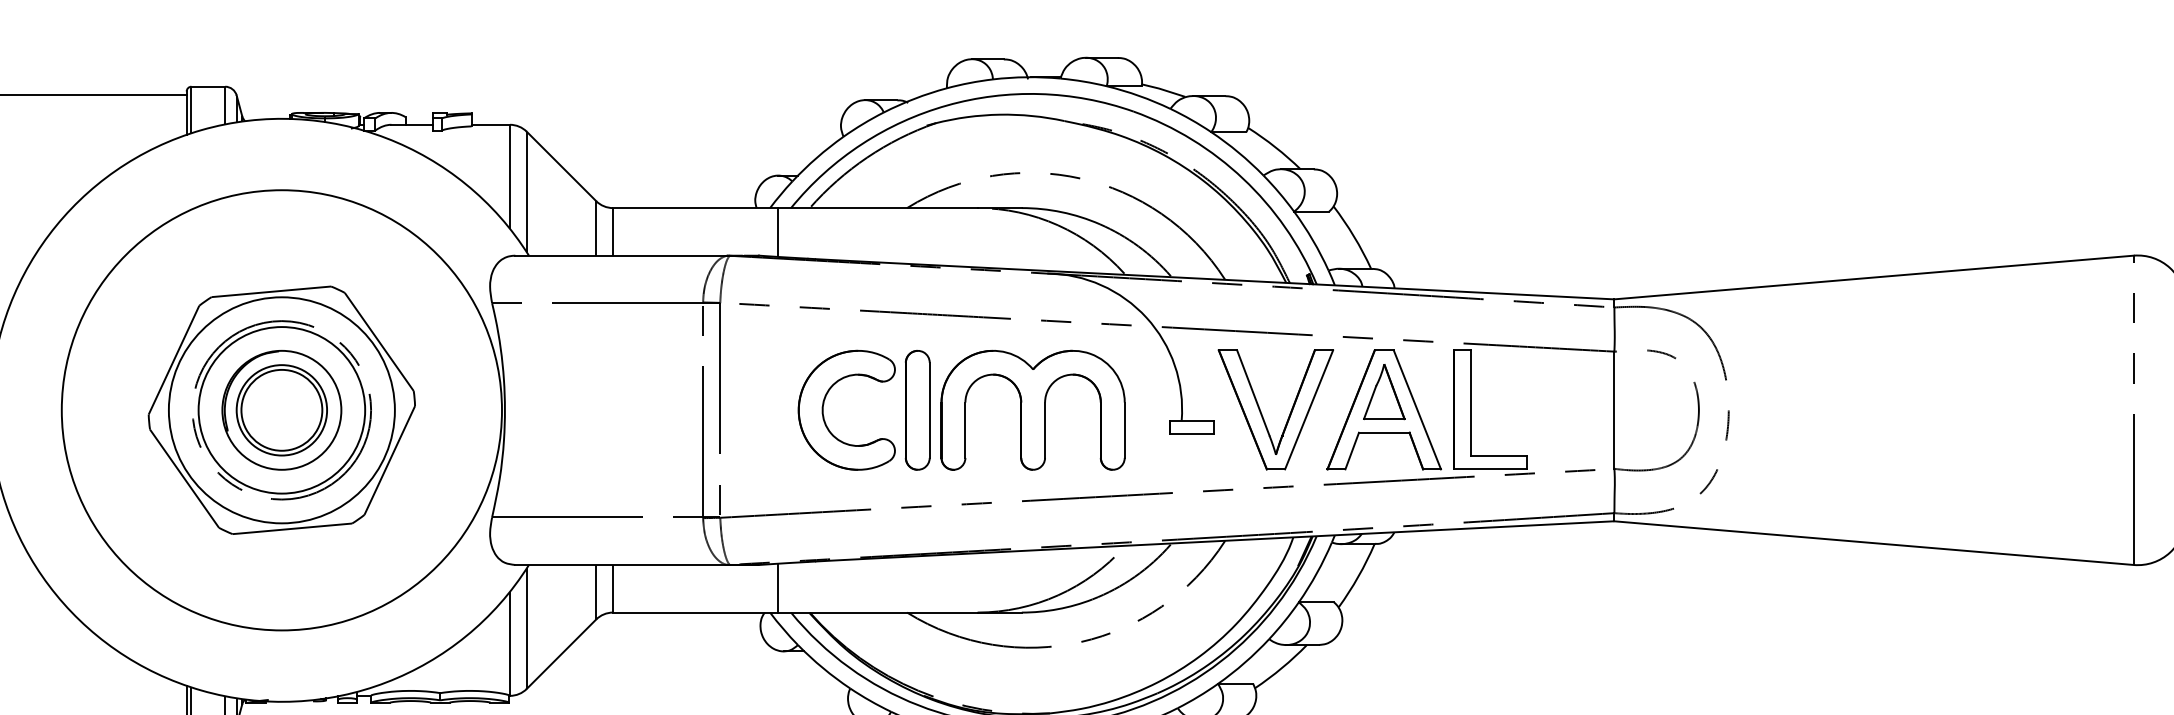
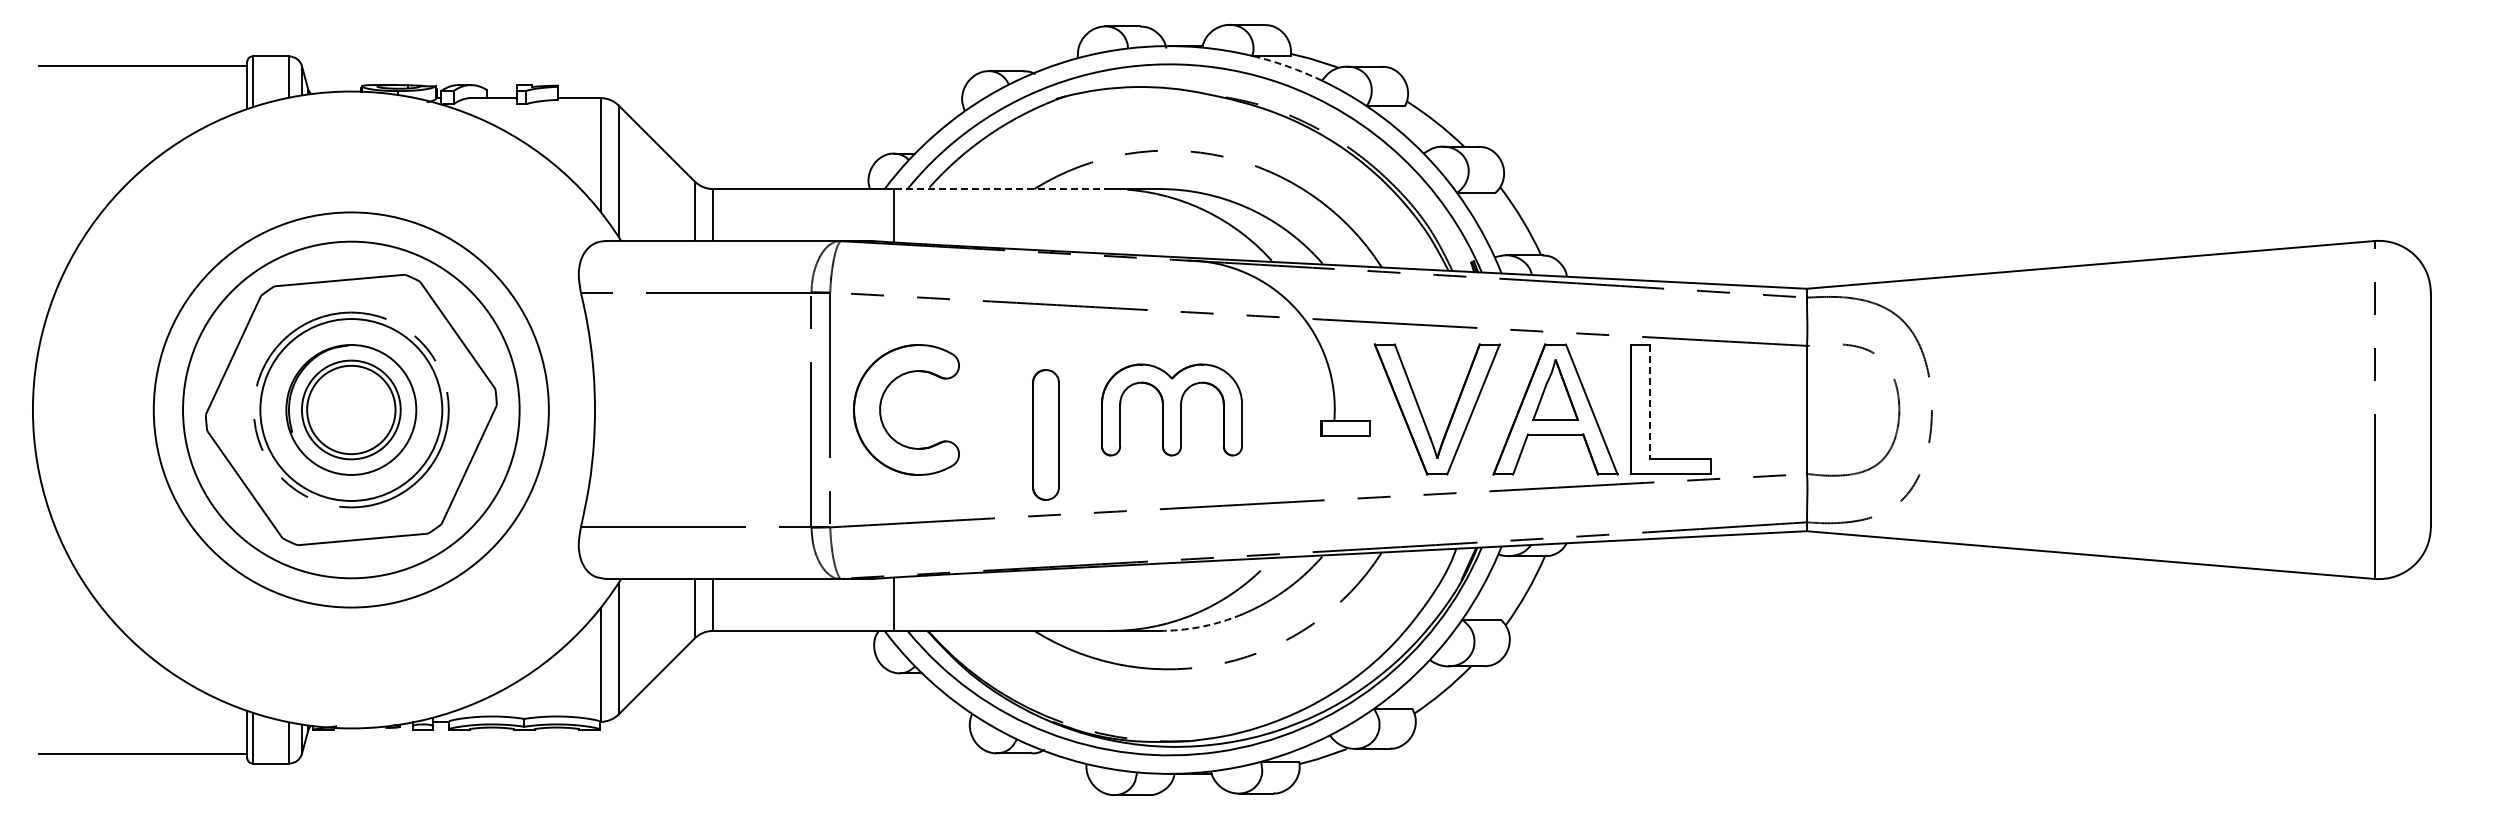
arc: (1138, 95) -> (1287, 66), solid -> dashed
line: (877, 208) -> (1002, 189), solid -> dashed
line: (1470, 403) -> (1649, 402), solid -> dashed
part: (823, 407) -> (881, 406), moved
circle: (281, 409) -> (350, 409), size x0.7
circle: (281, 409) -> (350, 409), size x1.6
part: (917, 409) -> (1045, 434), moved
part: (1032, 409) -> (1171, 409), size x0.7
arc: (1057, 609) -> (1198, 627), solid -> dashed

